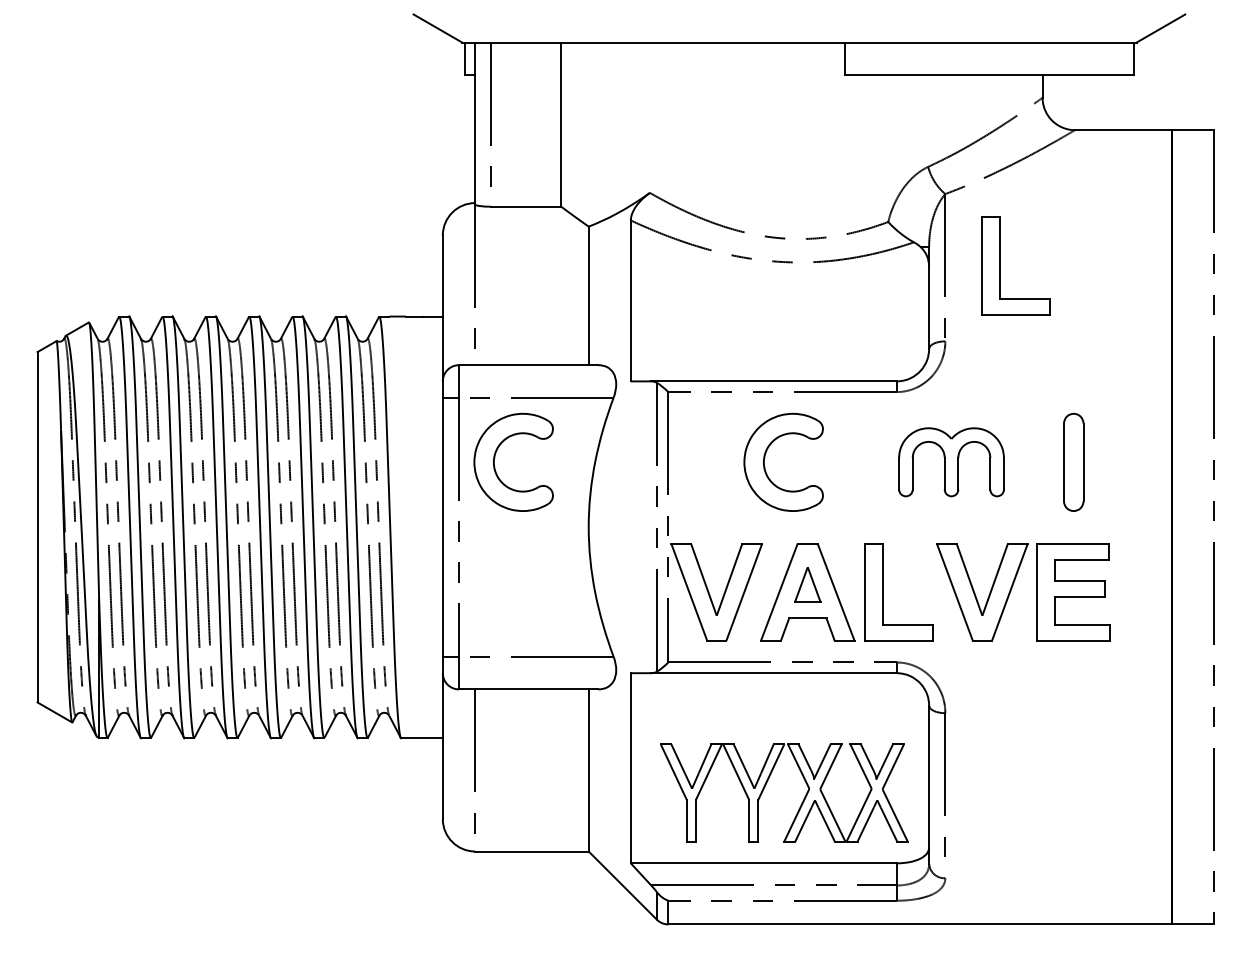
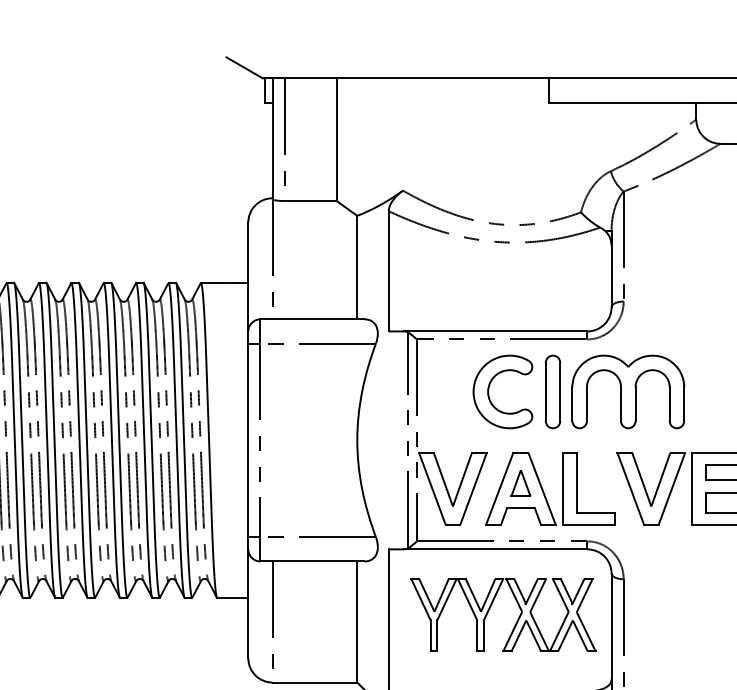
part: (1000, 266) -> (664, 245), removed
part: (495, 458) -> (287, 389), removed
part: (951, 461) -> (628, 391), size x1.43
part: (1073, 461) -> (552, 391), moved
part: (766, 785) -> (490, 609), moved

